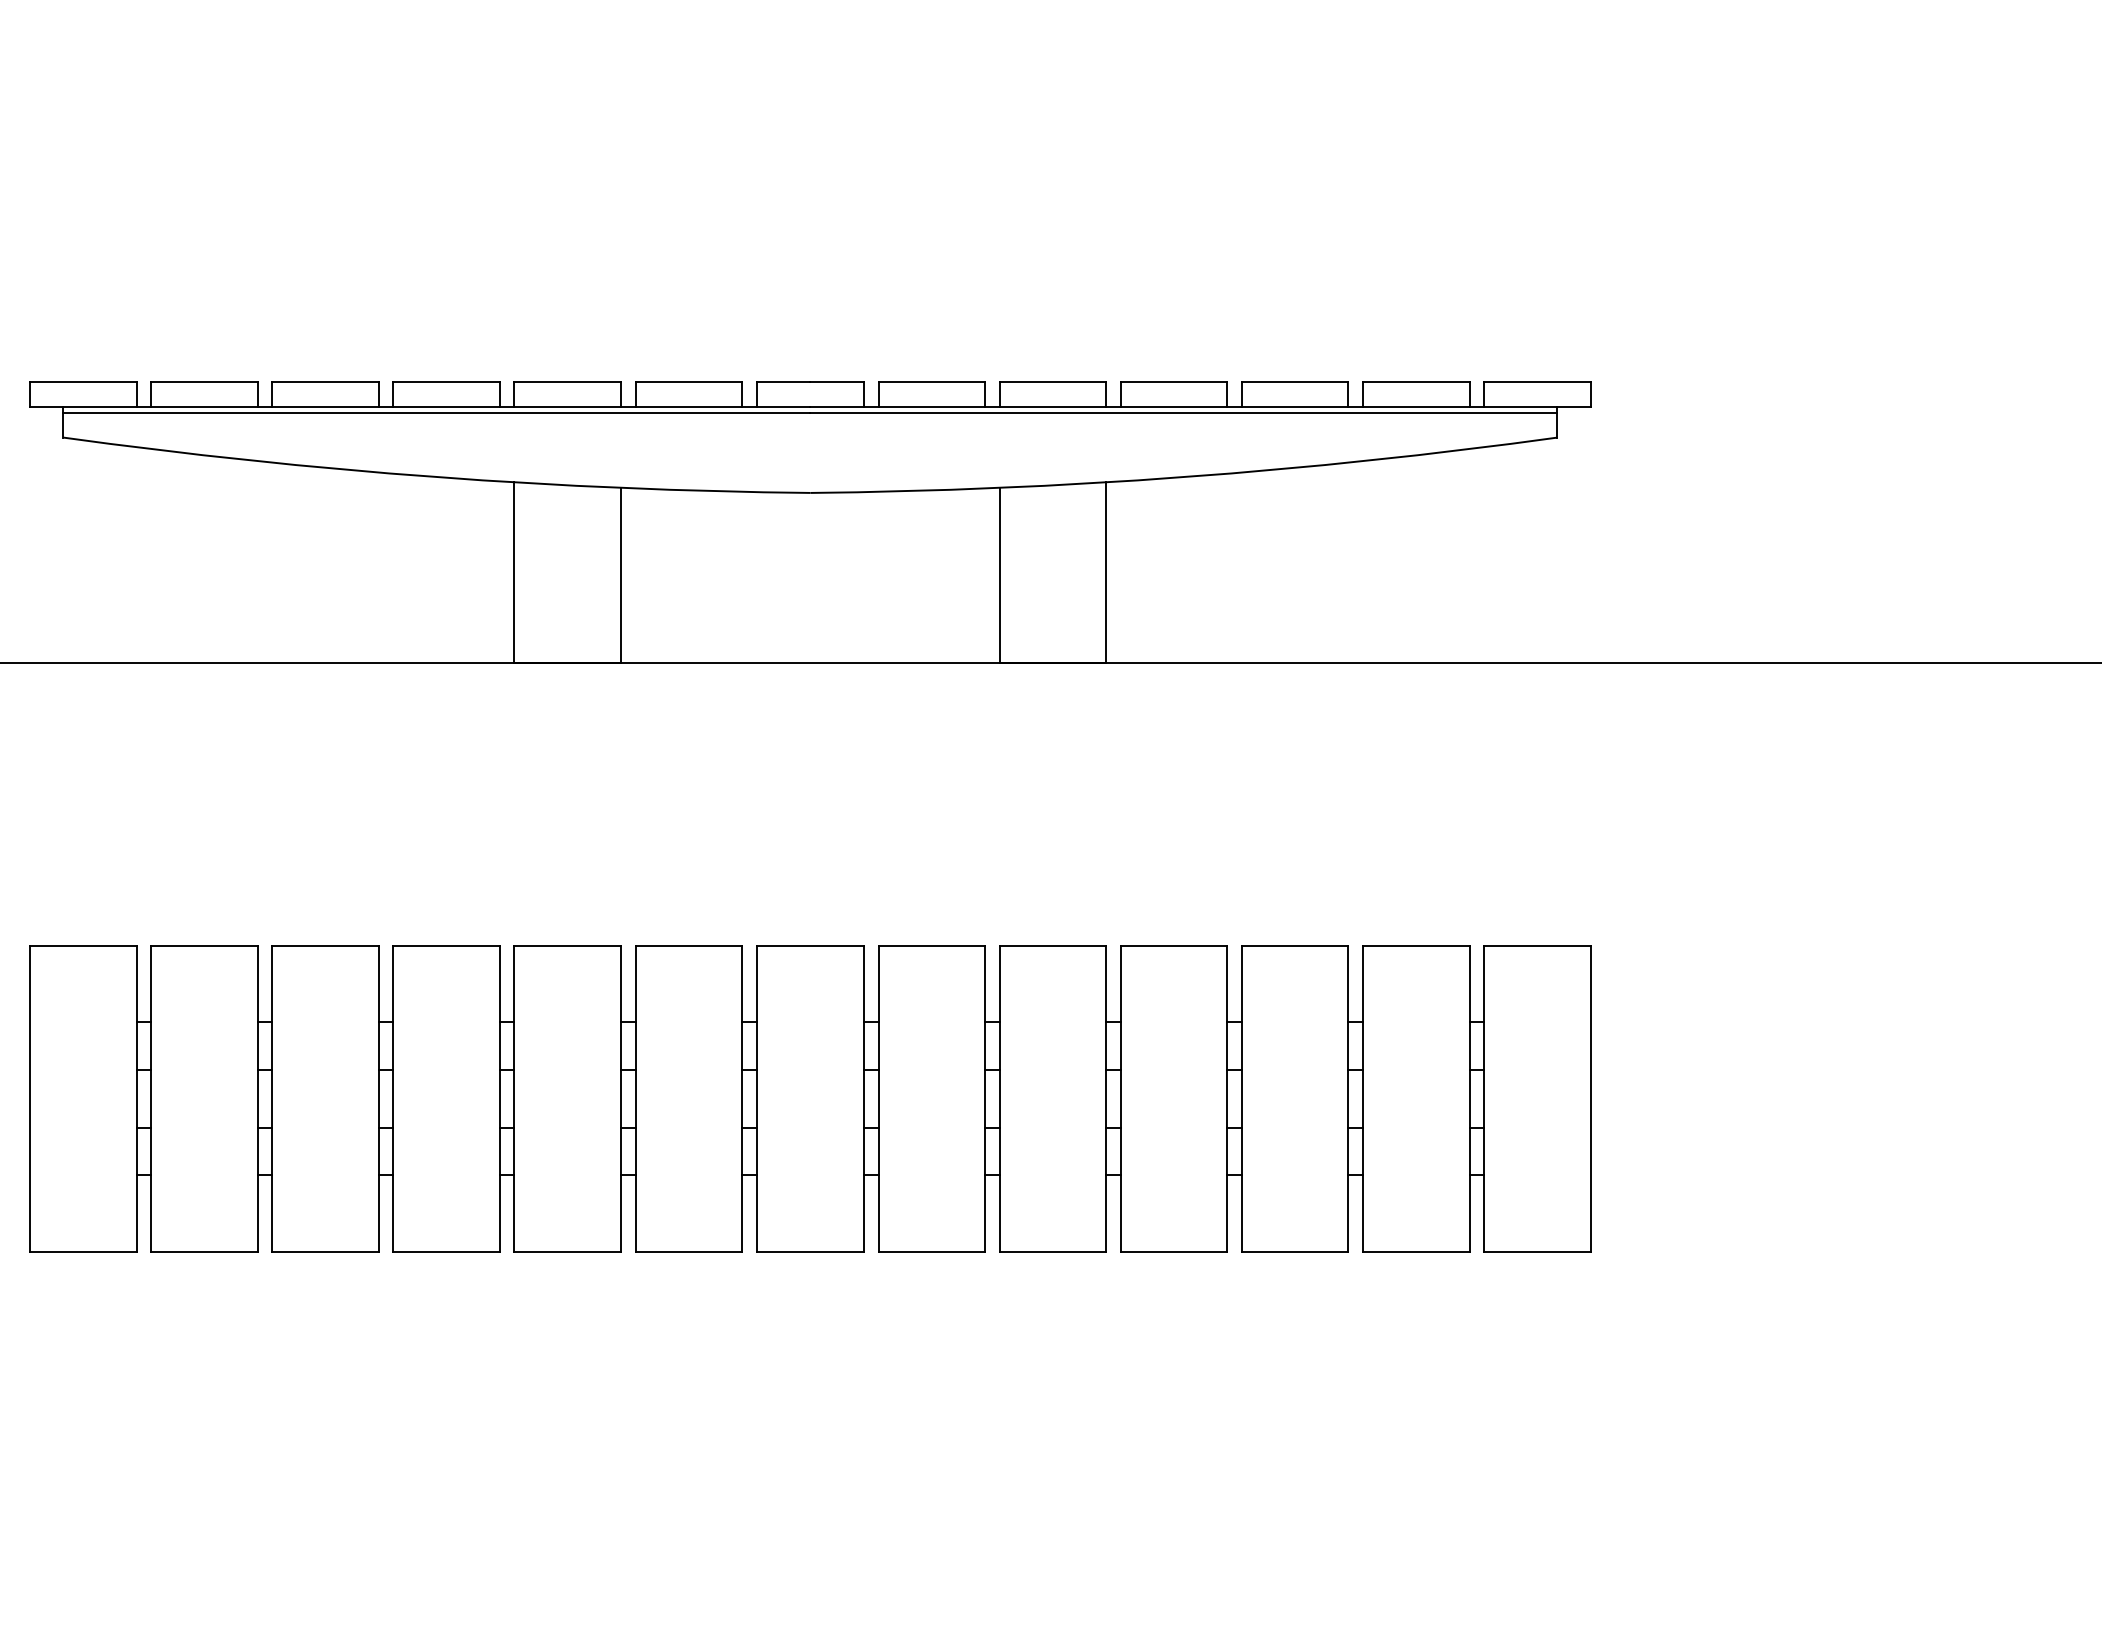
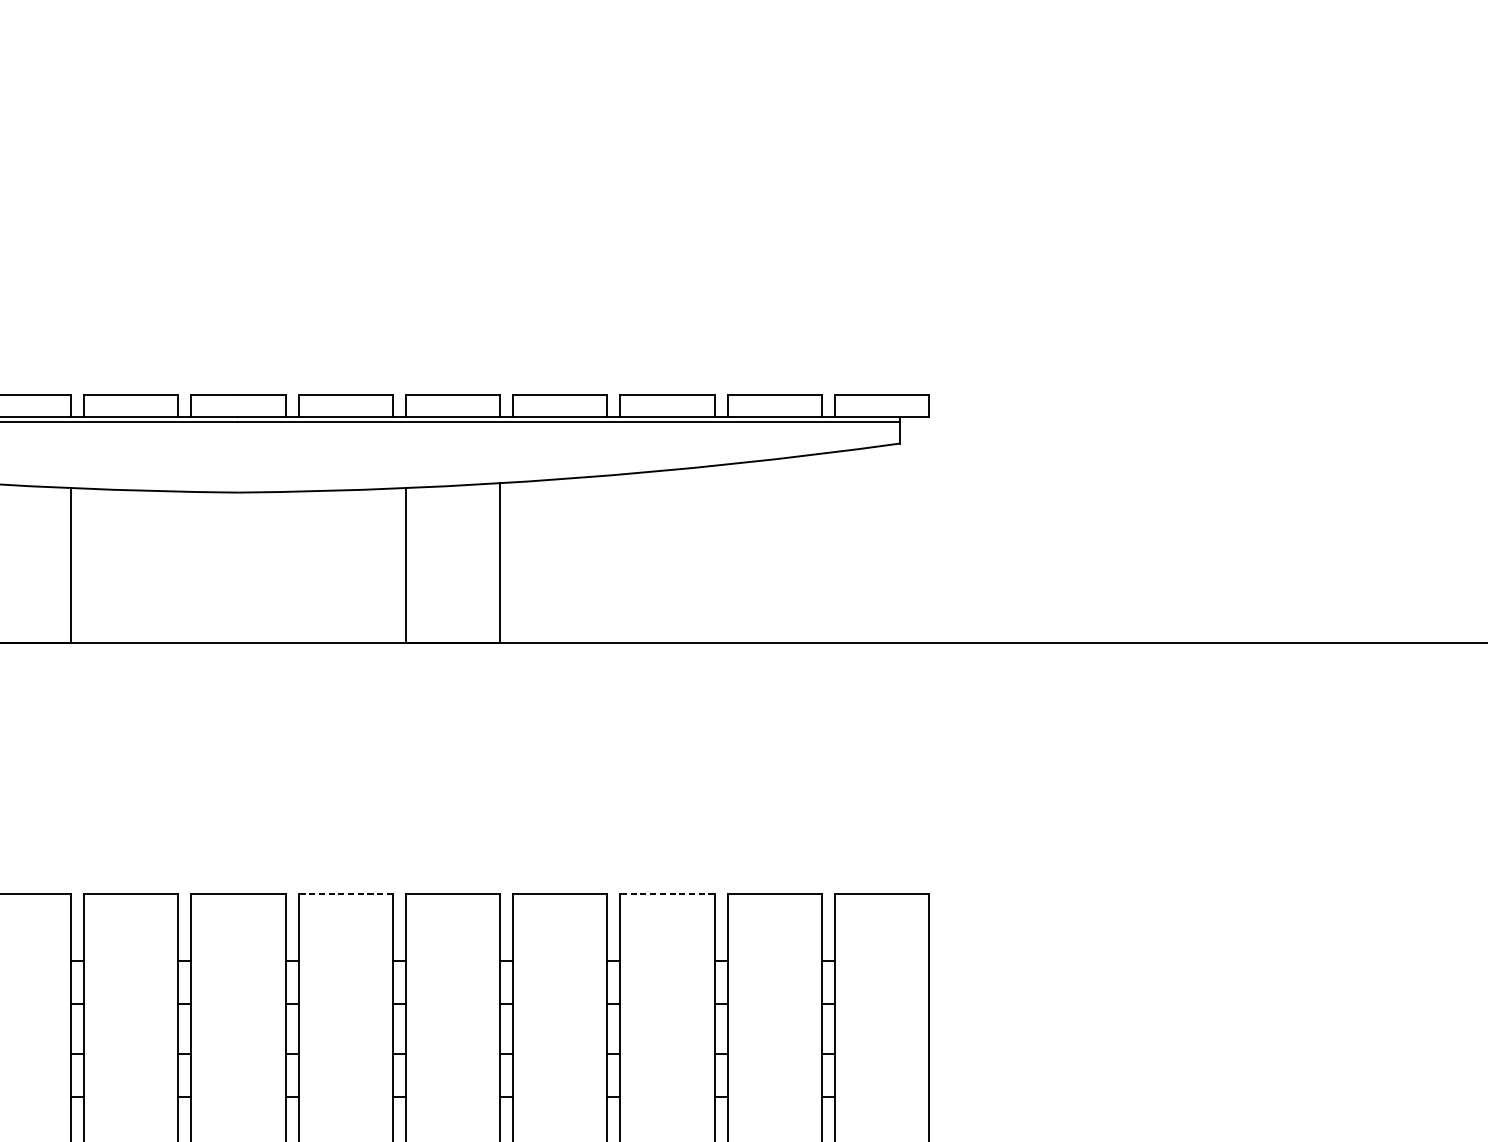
line: (931, 946) -> (345, 894), solid -> dashed
line: (1294, 946) -> (666, 894), solid -> dashed

